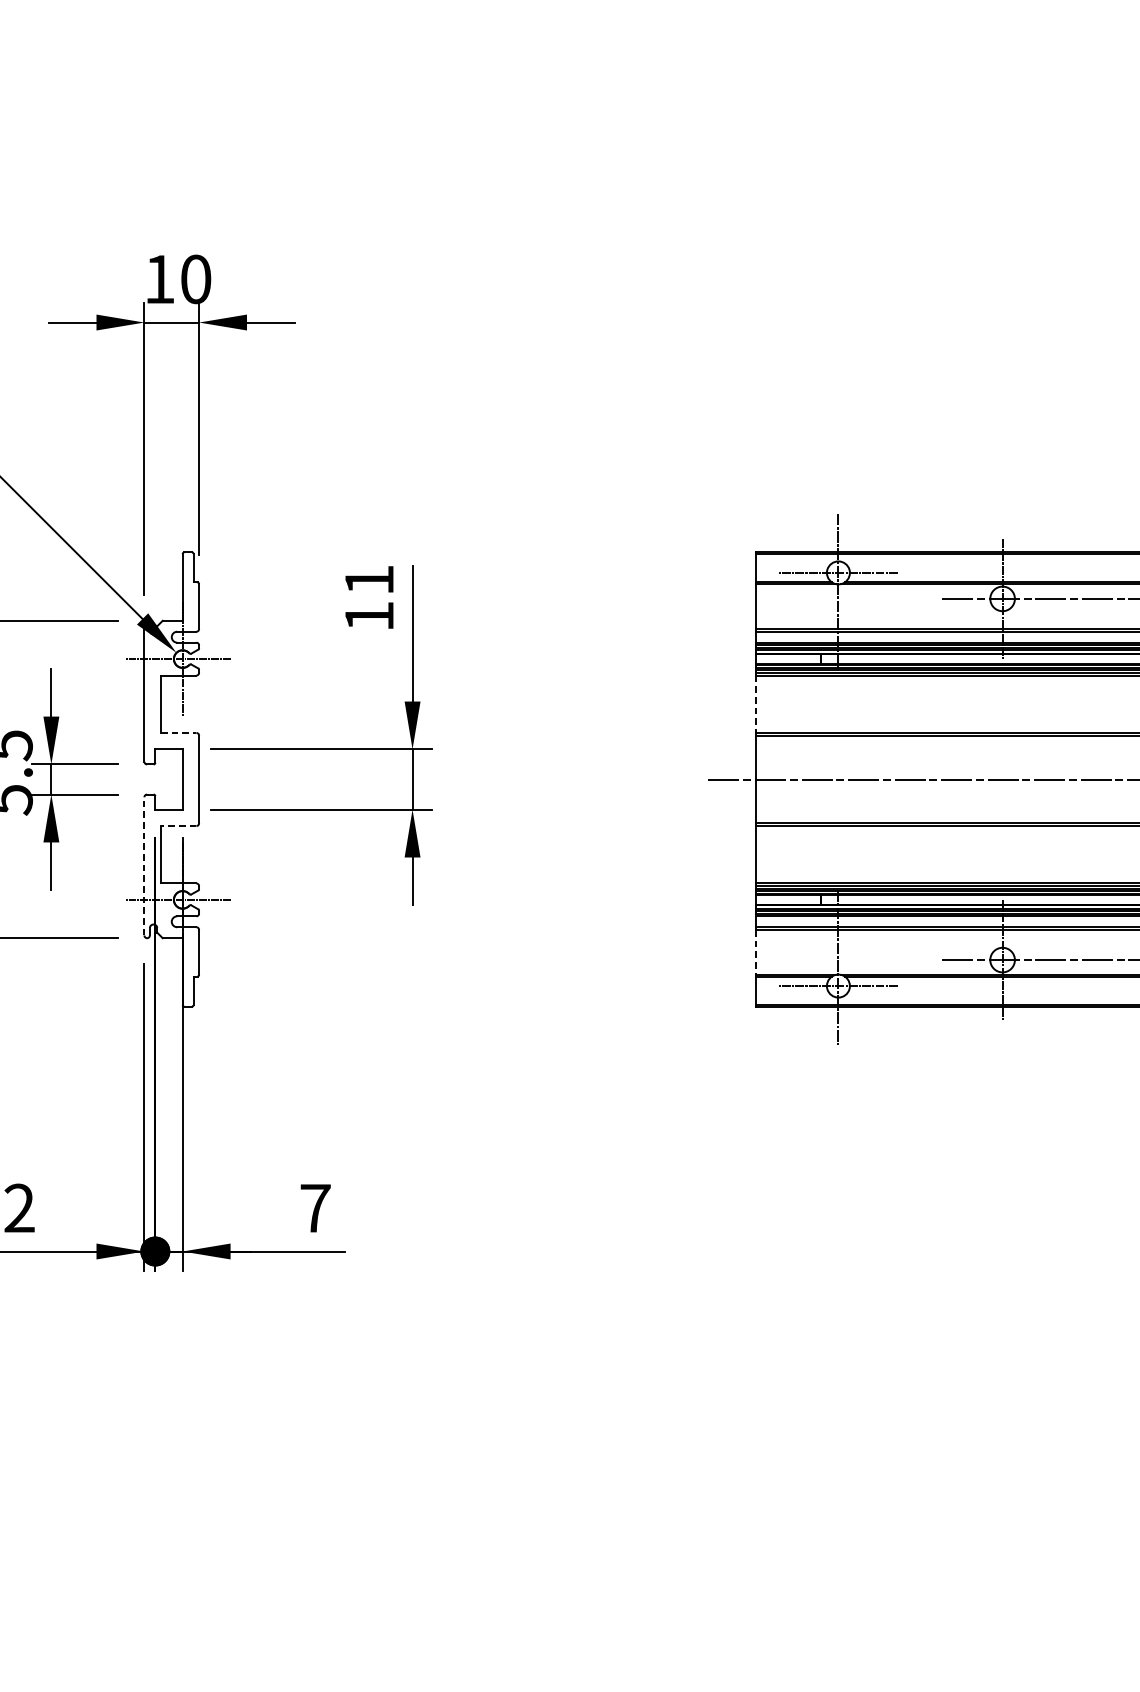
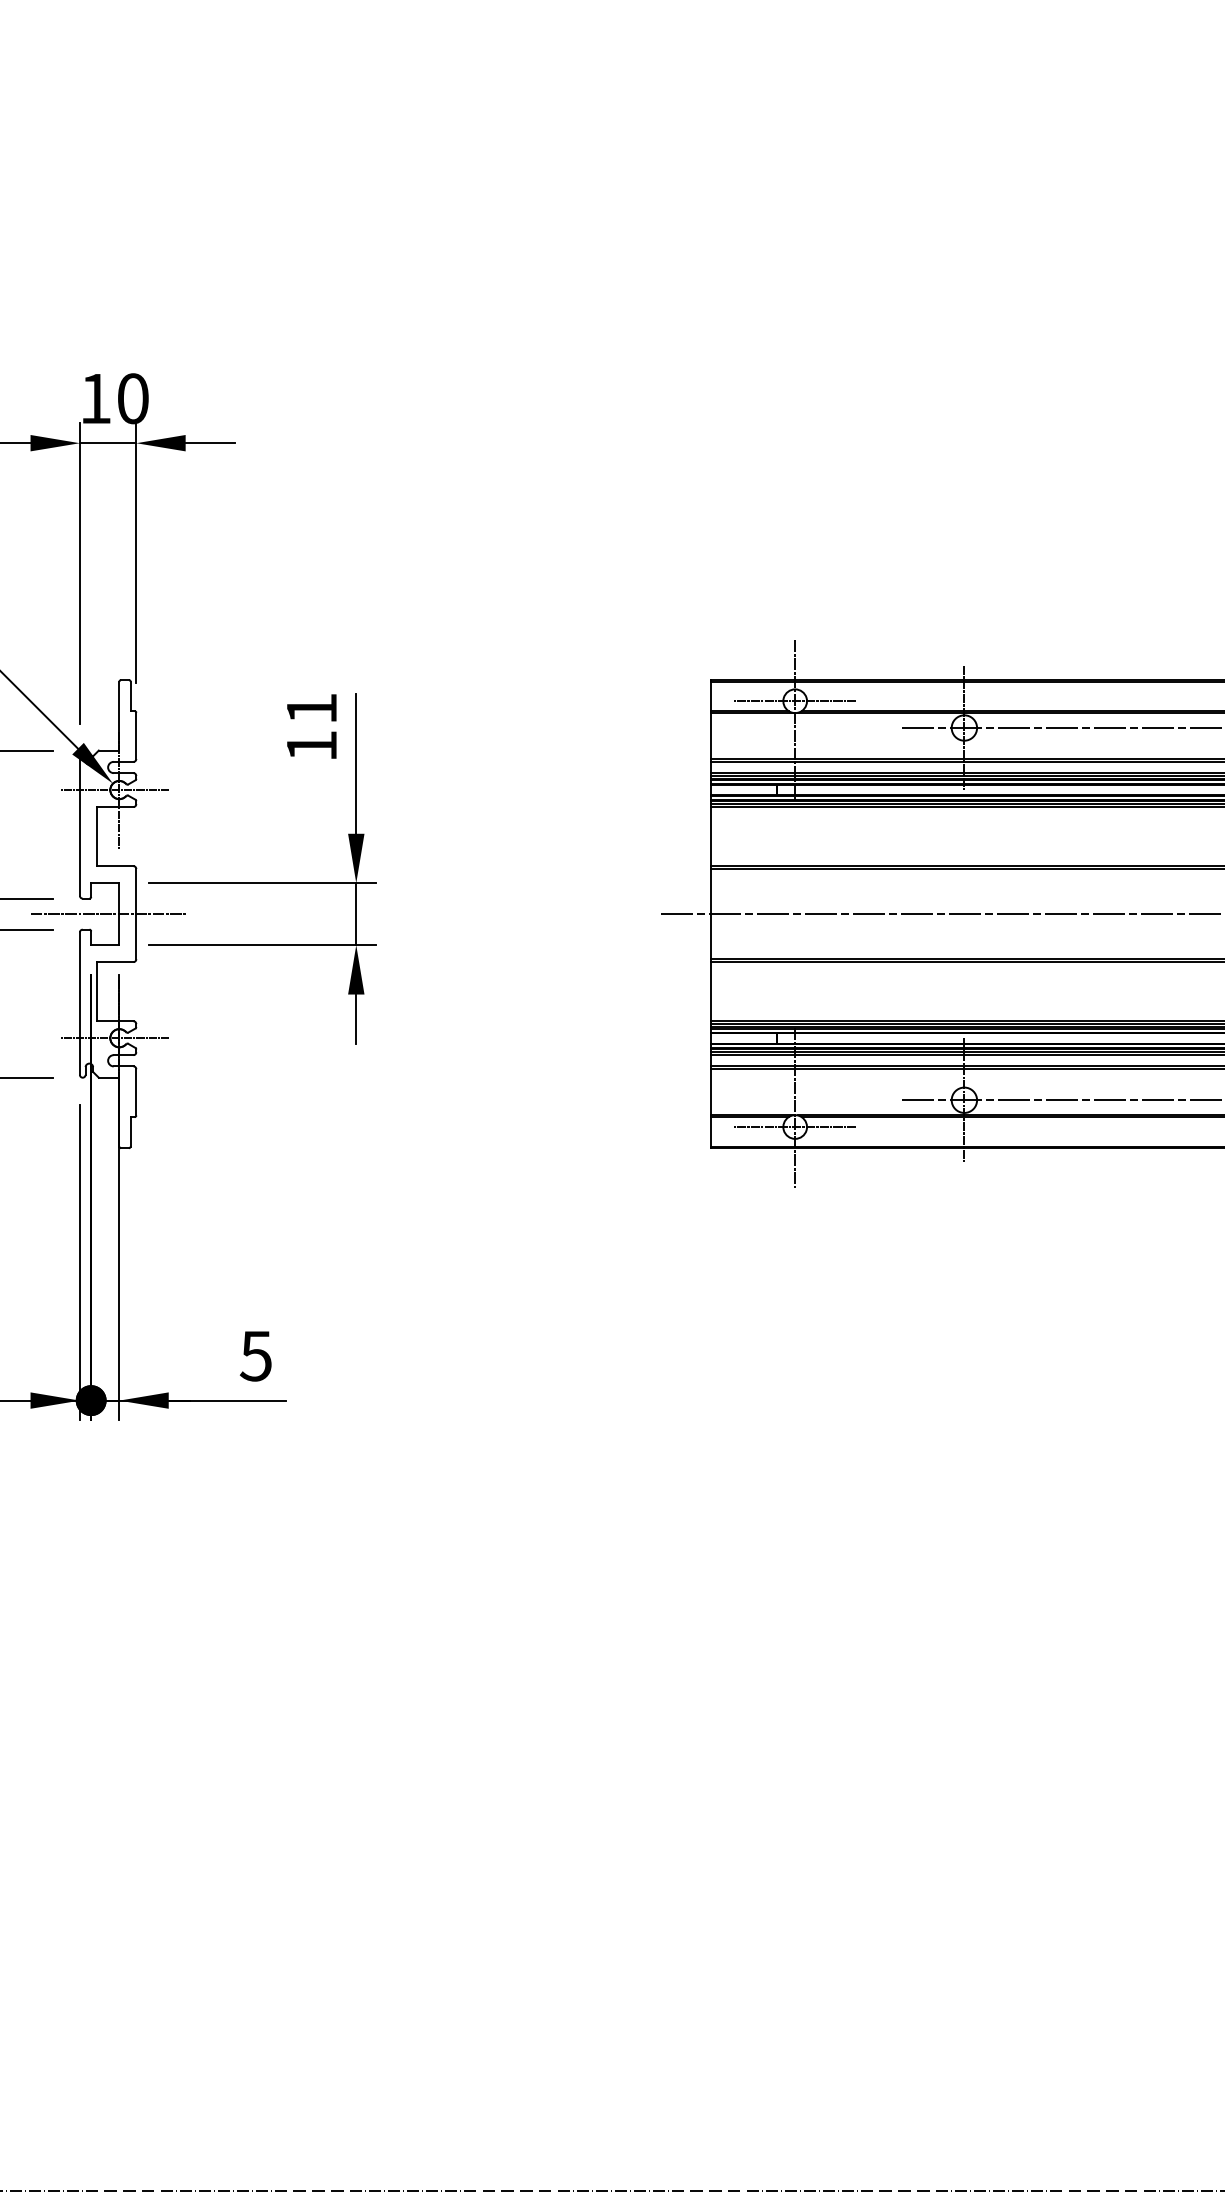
line: (756, 704) -> (710, 836), dashed -> solid
line: (178, 733) -> (115, 866), dashed -> solid
line: (171, 779) -> (107, 914), added
line: (177, 826) -> (114, 962), dashed -> solid
line: (143, 866) -> (79, 1003), dashed -> solid
line: (756, 952) -> (710, 1092), dashed -> solid
text: (314, 1208) -> (255, 1356), 7 -> 5

